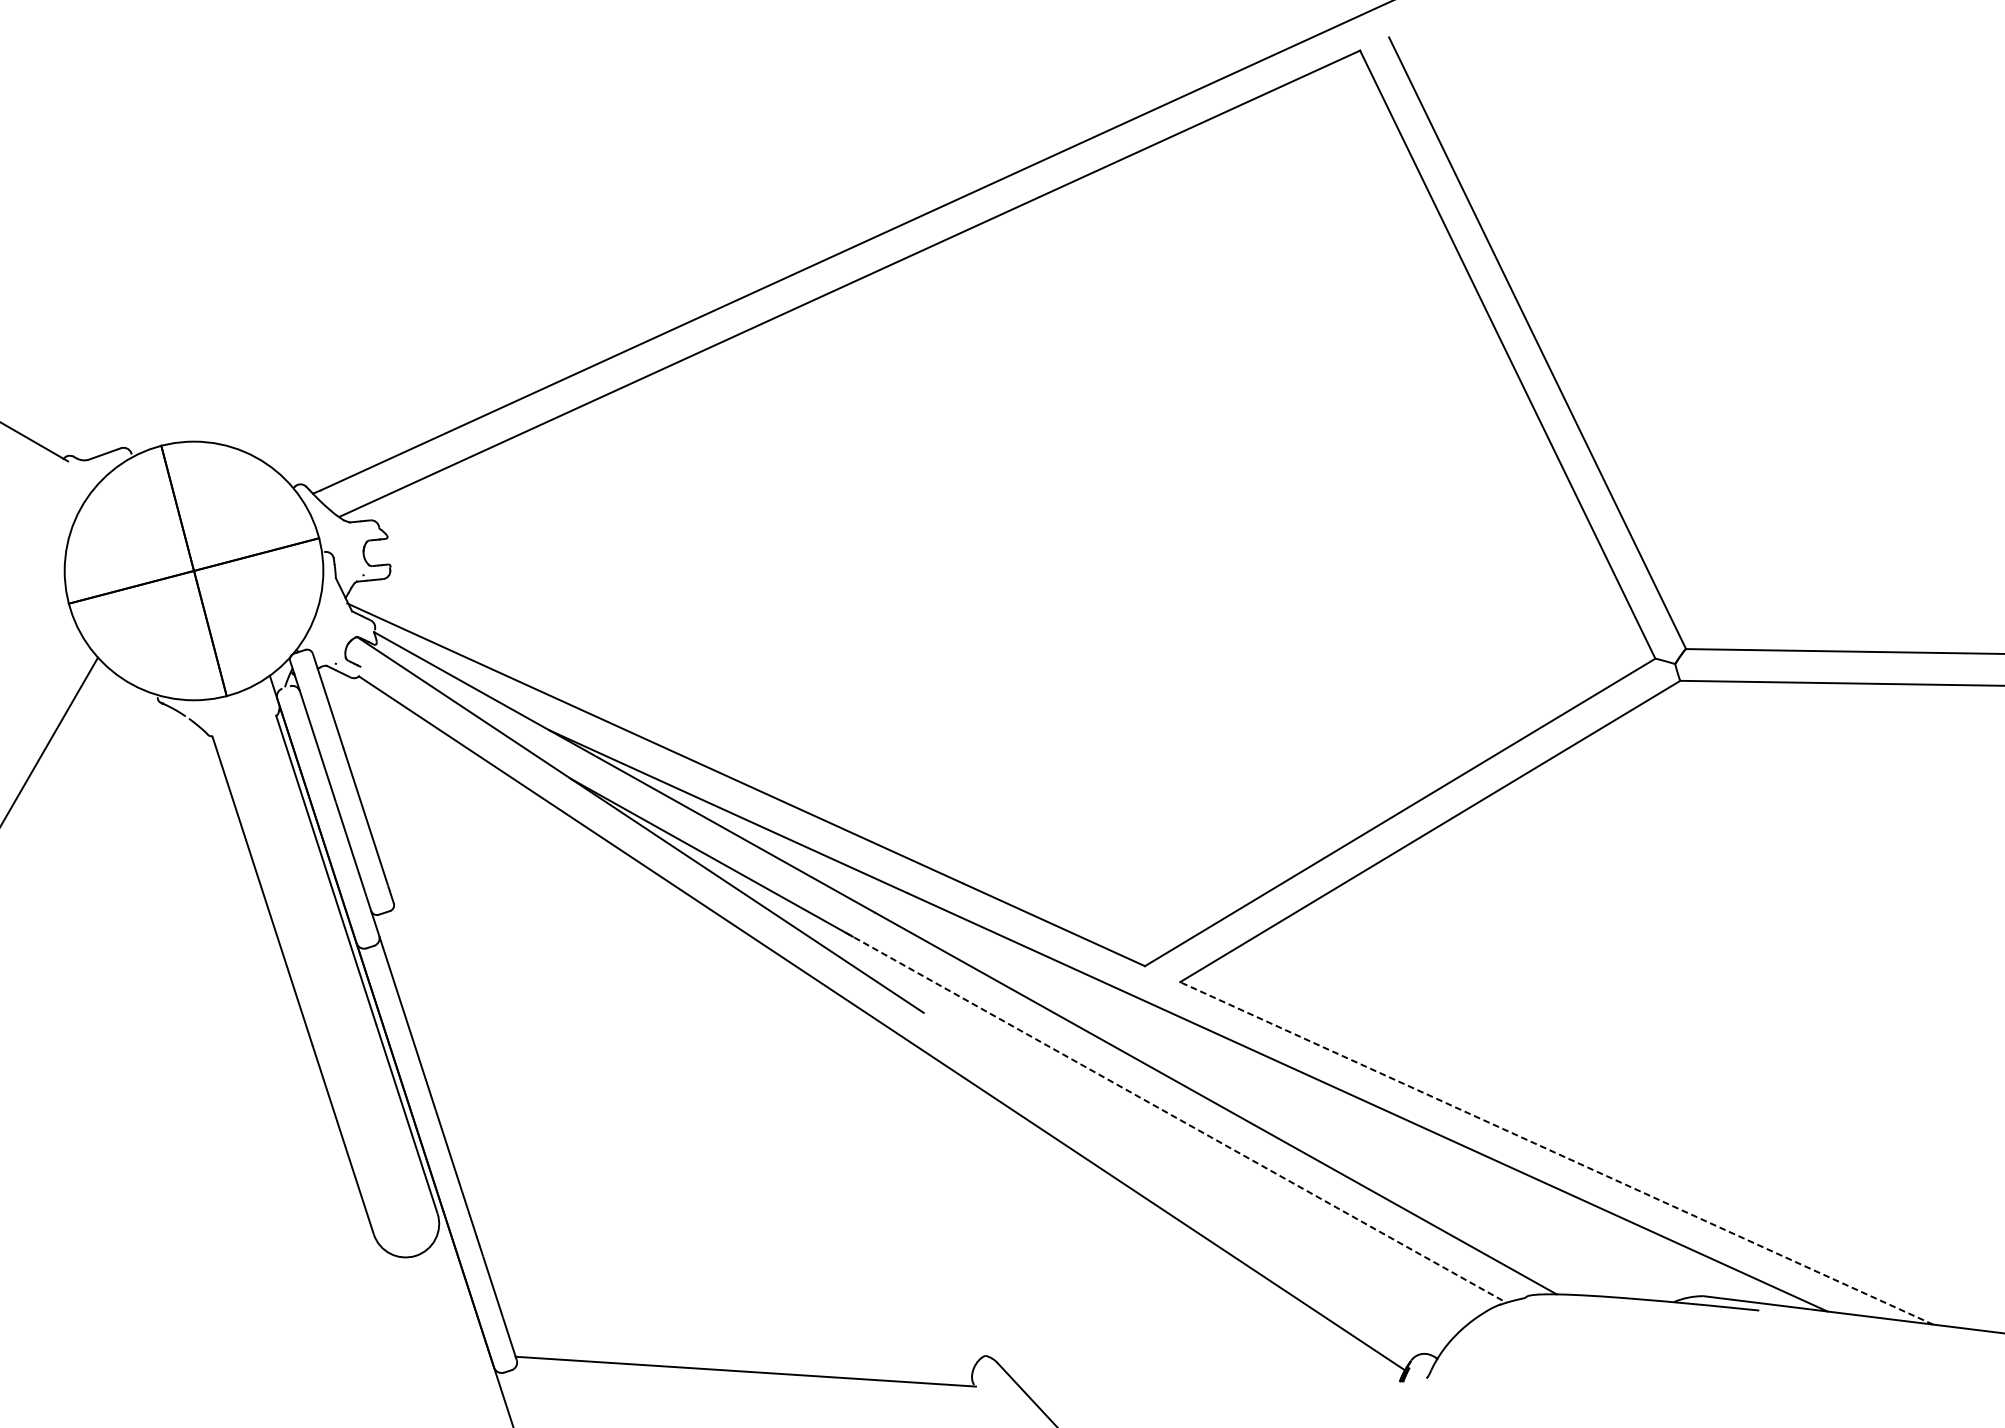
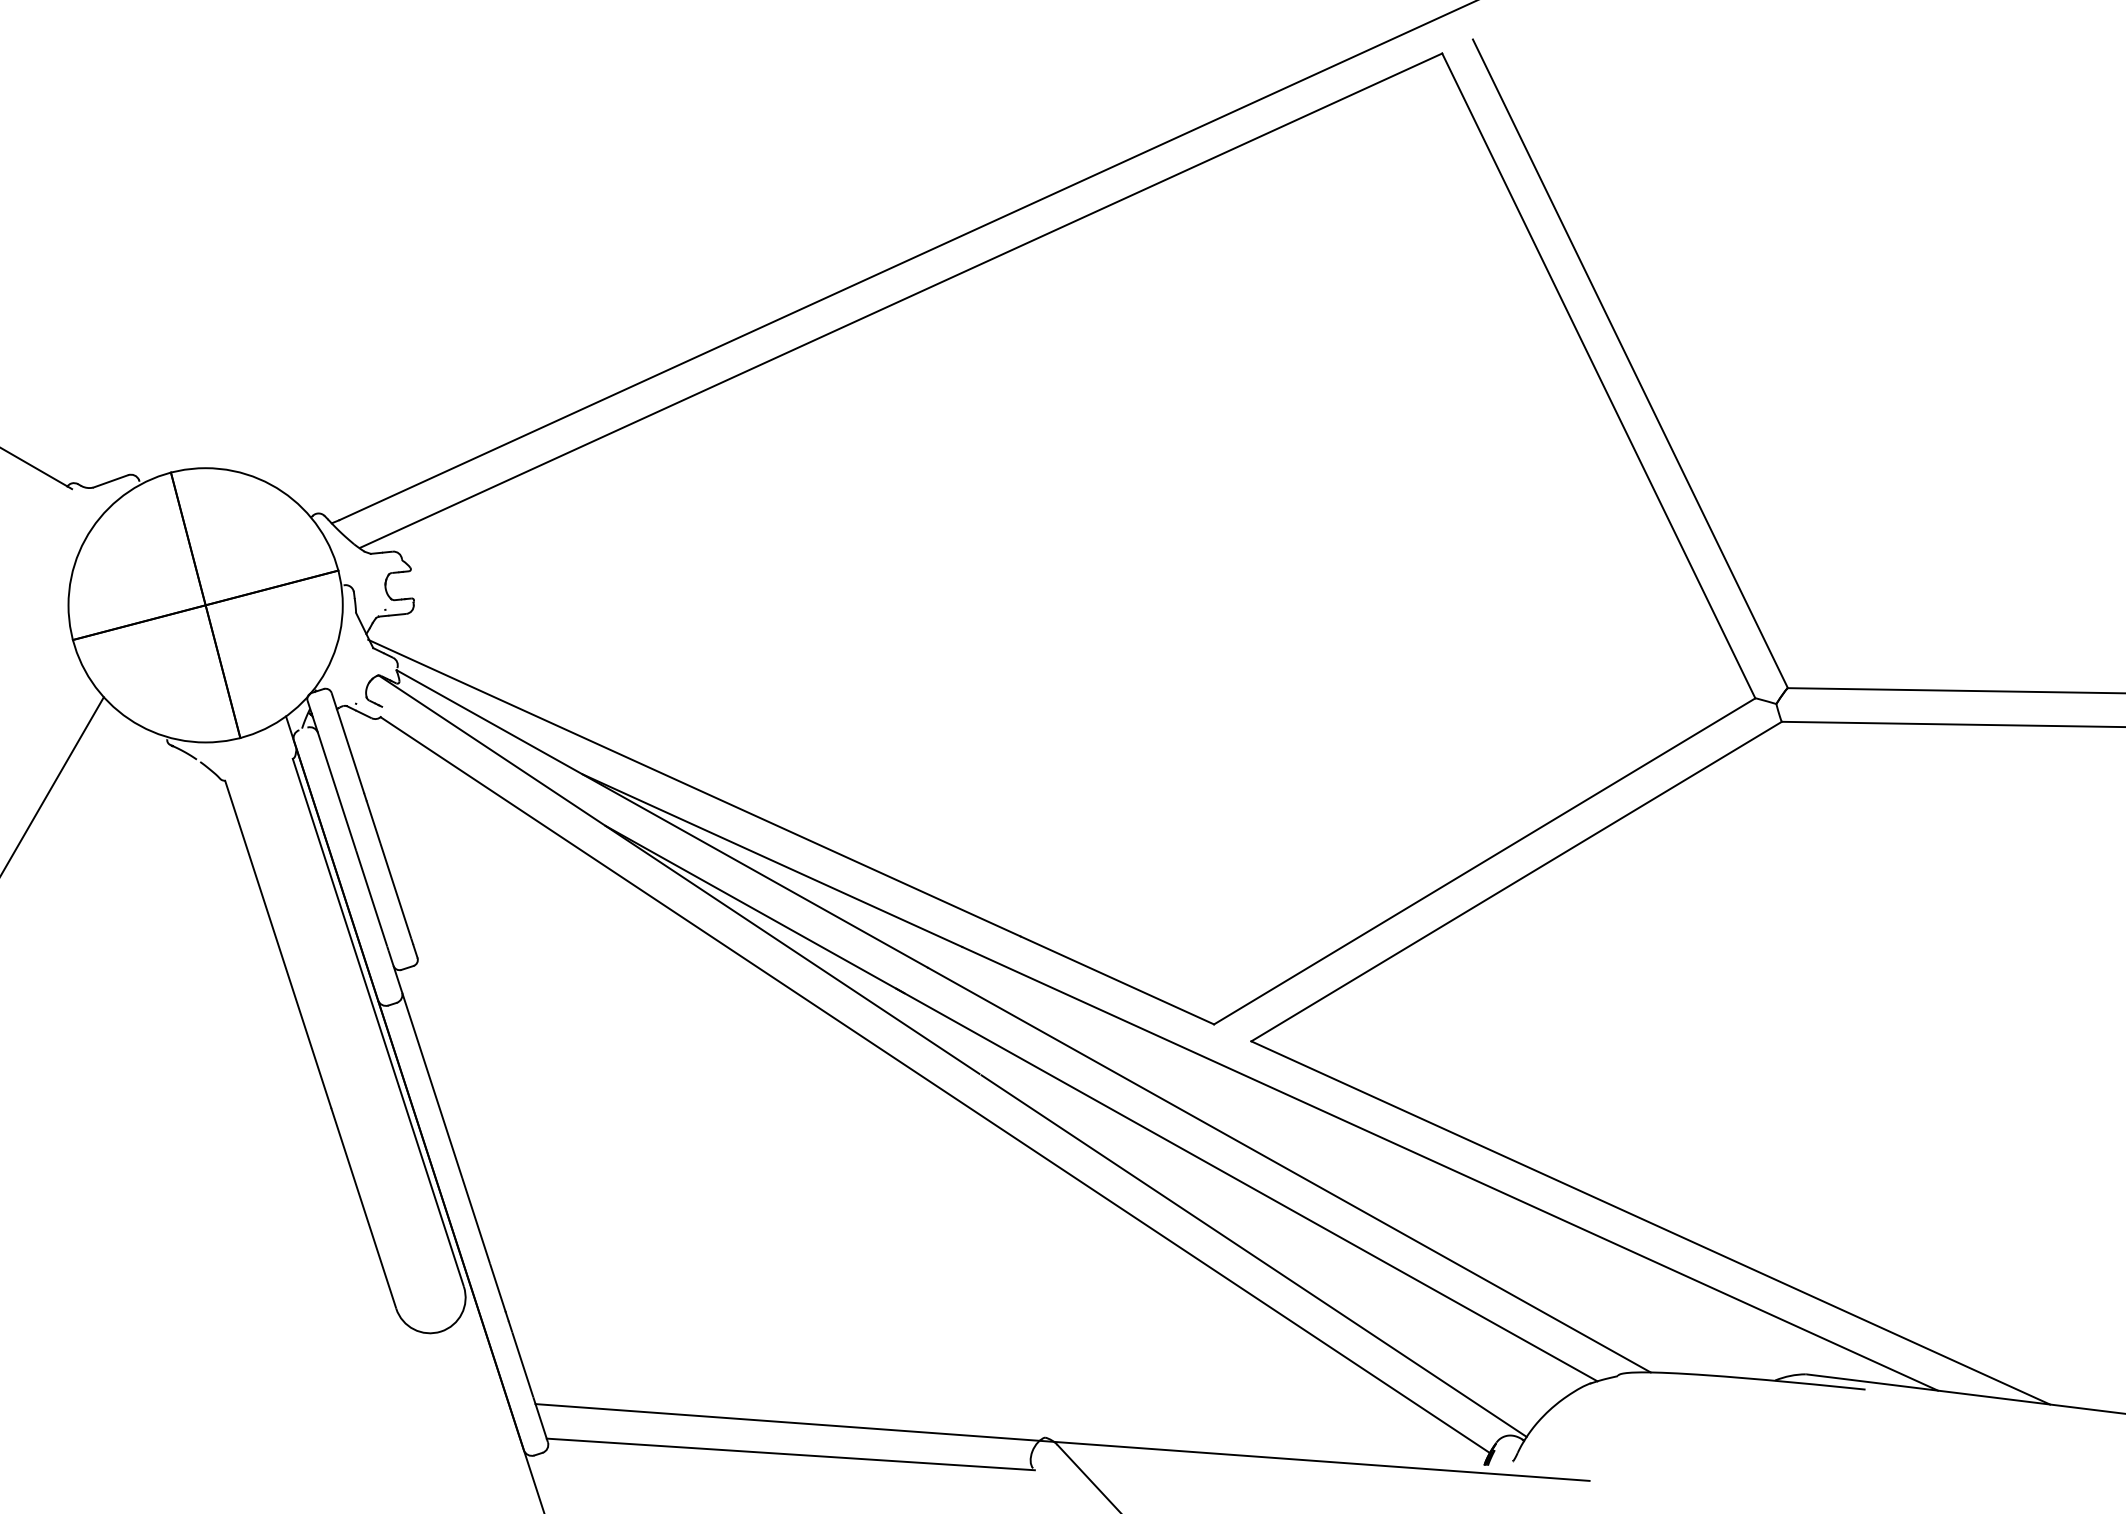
line: (1175, 1117) -> (1246, 1184), dashed -> solid
line: (1556, 1152) -> (1650, 1222), dashed -> solid
line: (1182, 1184) -> (1253, 1255), added
line: (1002, 1360) -> (1062, 1442), added

